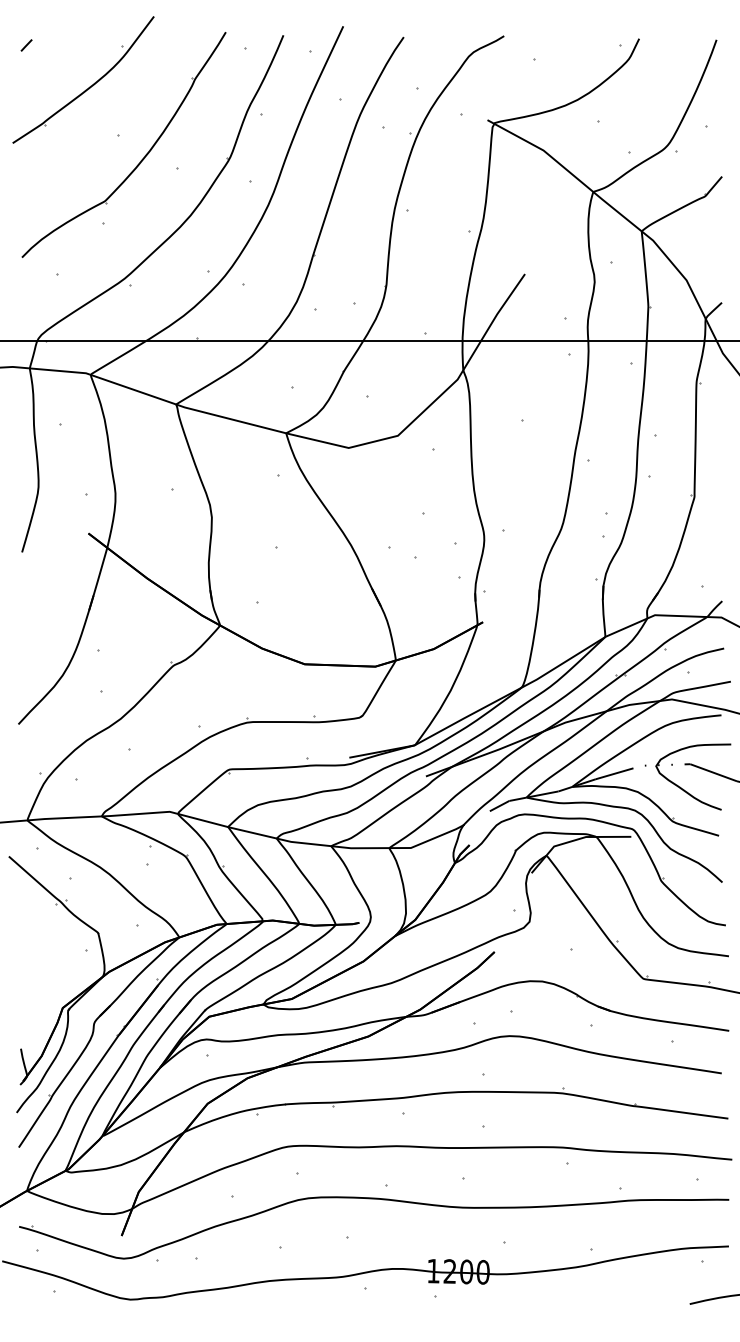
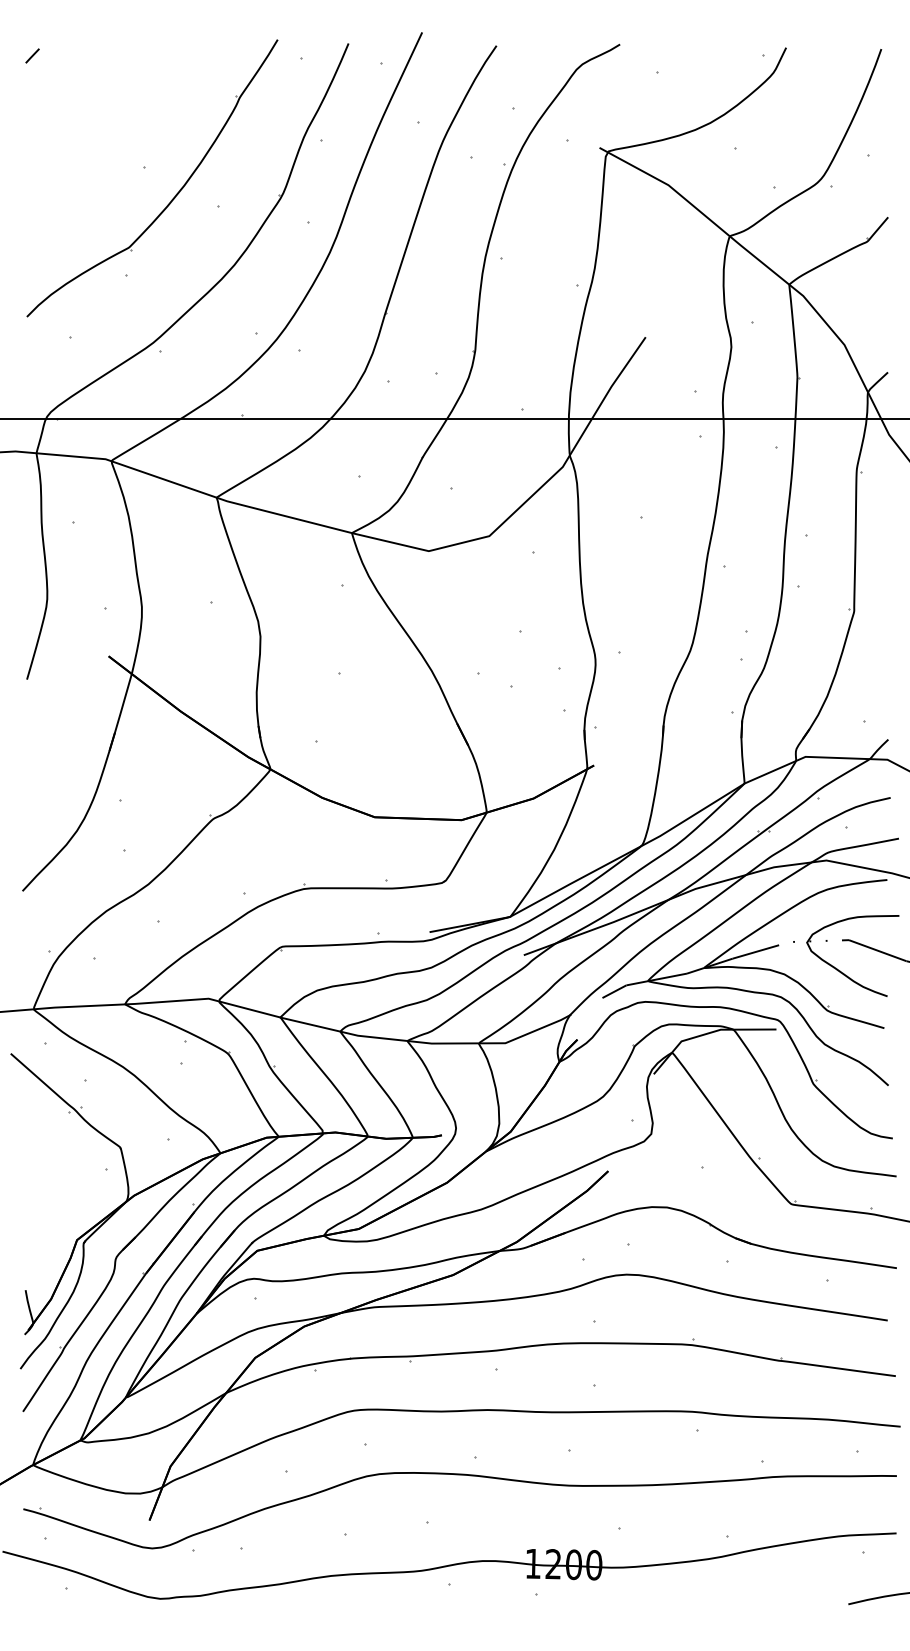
part: (87, 88) -> (107, 108), removed

